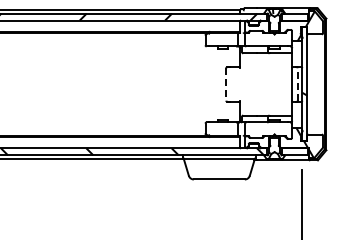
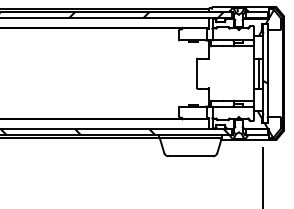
line: (297, 83) -> (258, 72), dashed -> solid
line: (226, 84) -> (197, 73), dashed -> solid

